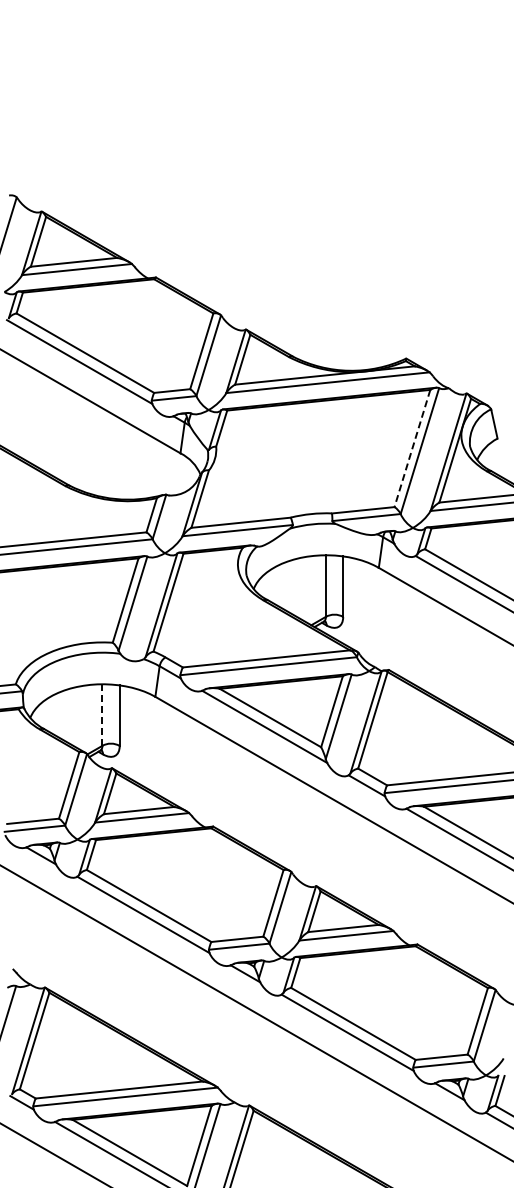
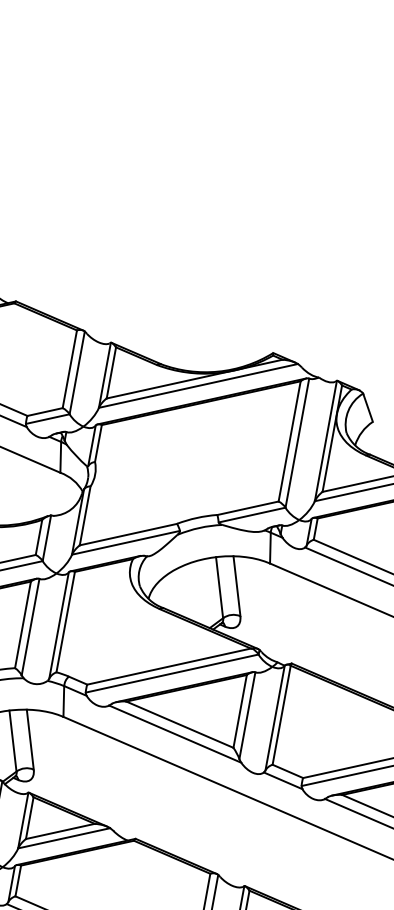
line: (412, 449) -> (289, 442), dashed -> solid
line: (102, 715) -> (13, 741), dashed -> solid

